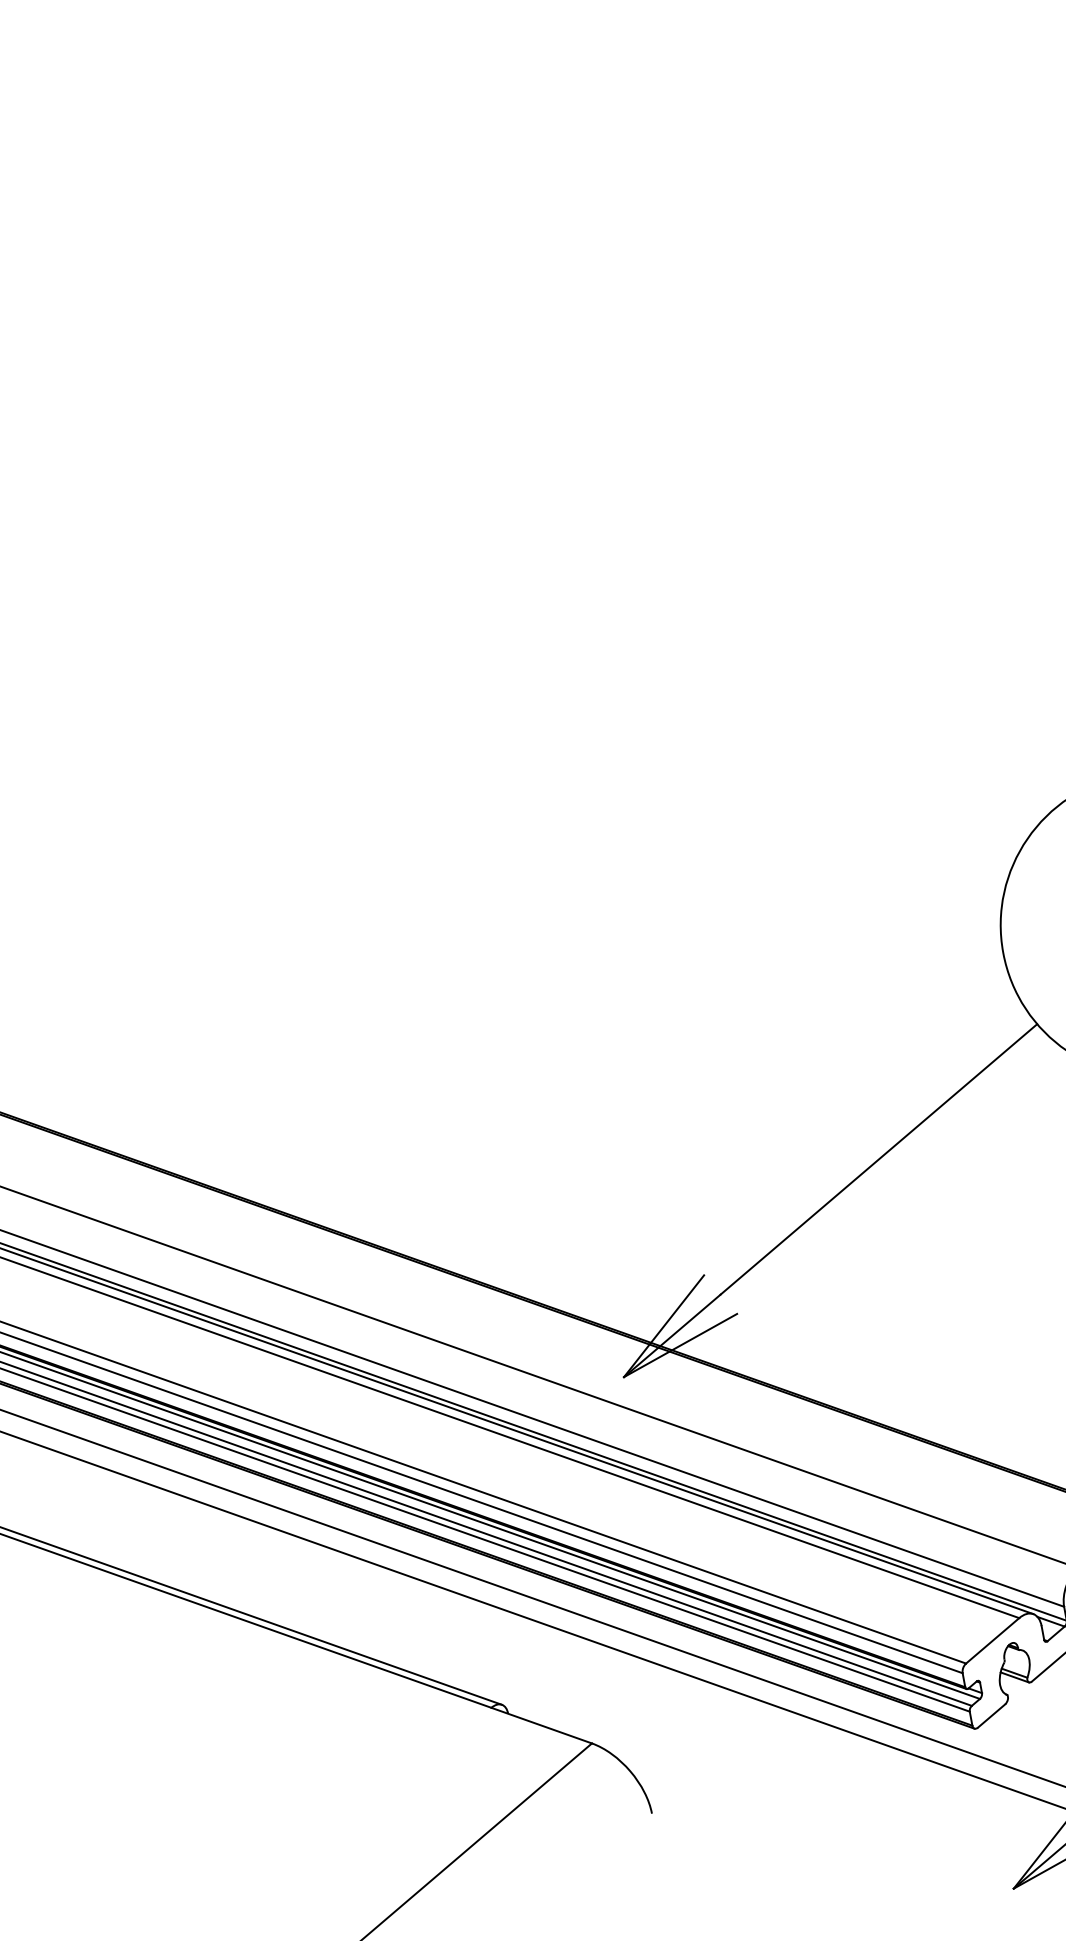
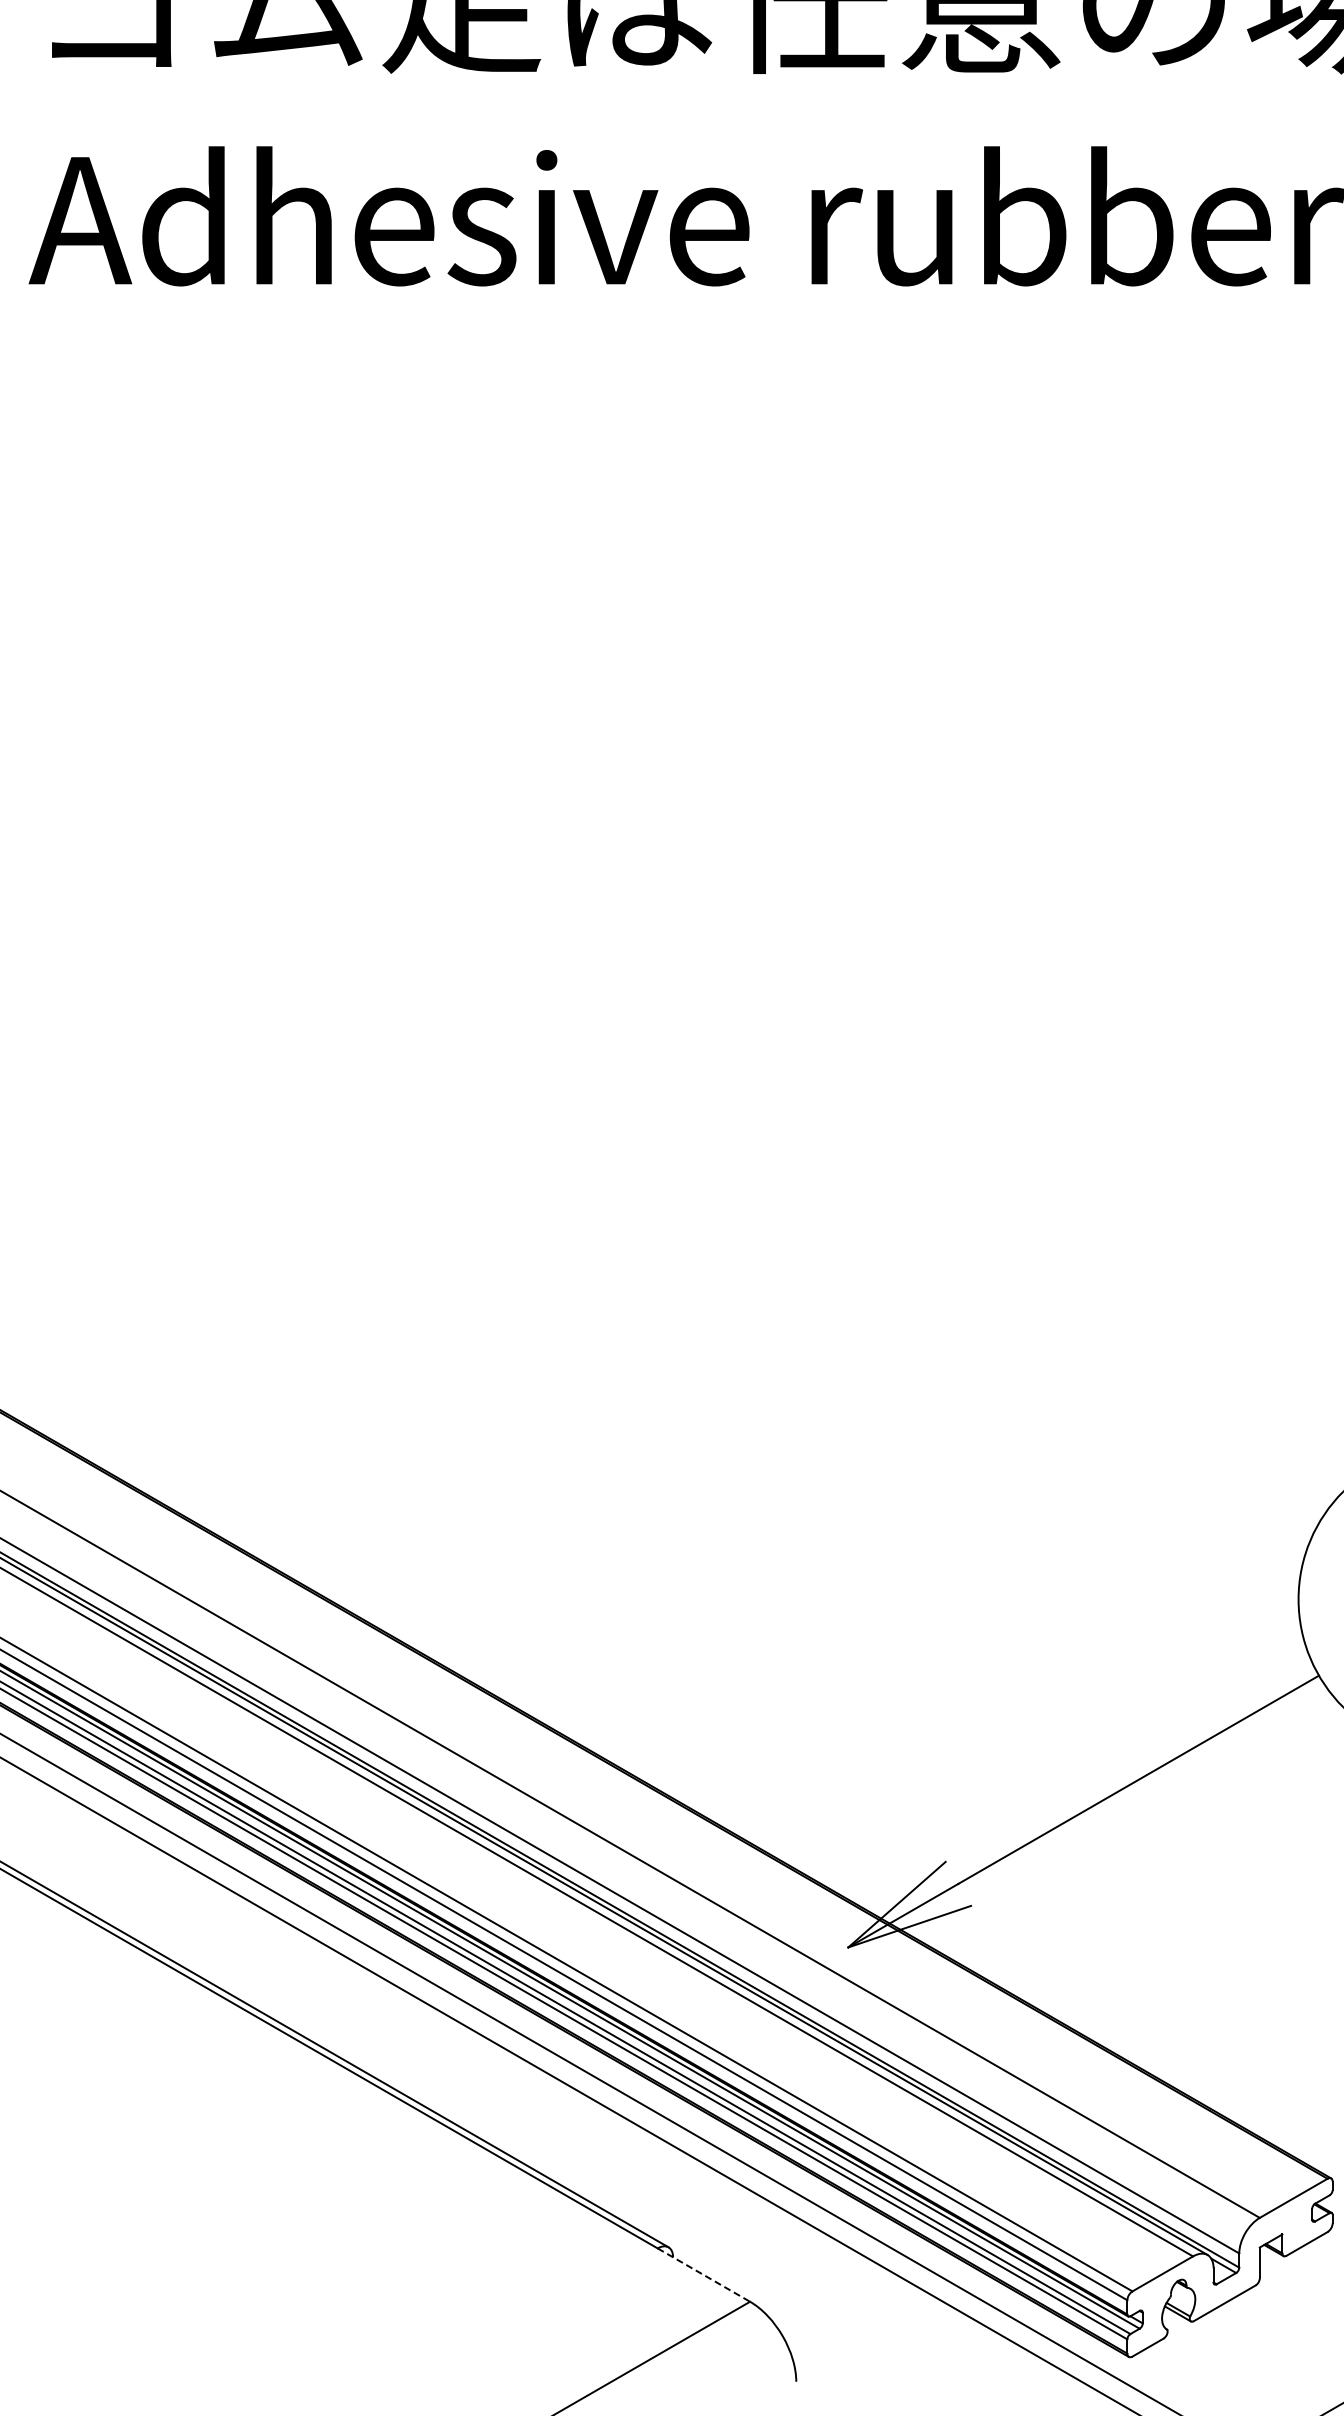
line: (542, 1725) -> (704, 2275), solid -> dashed

